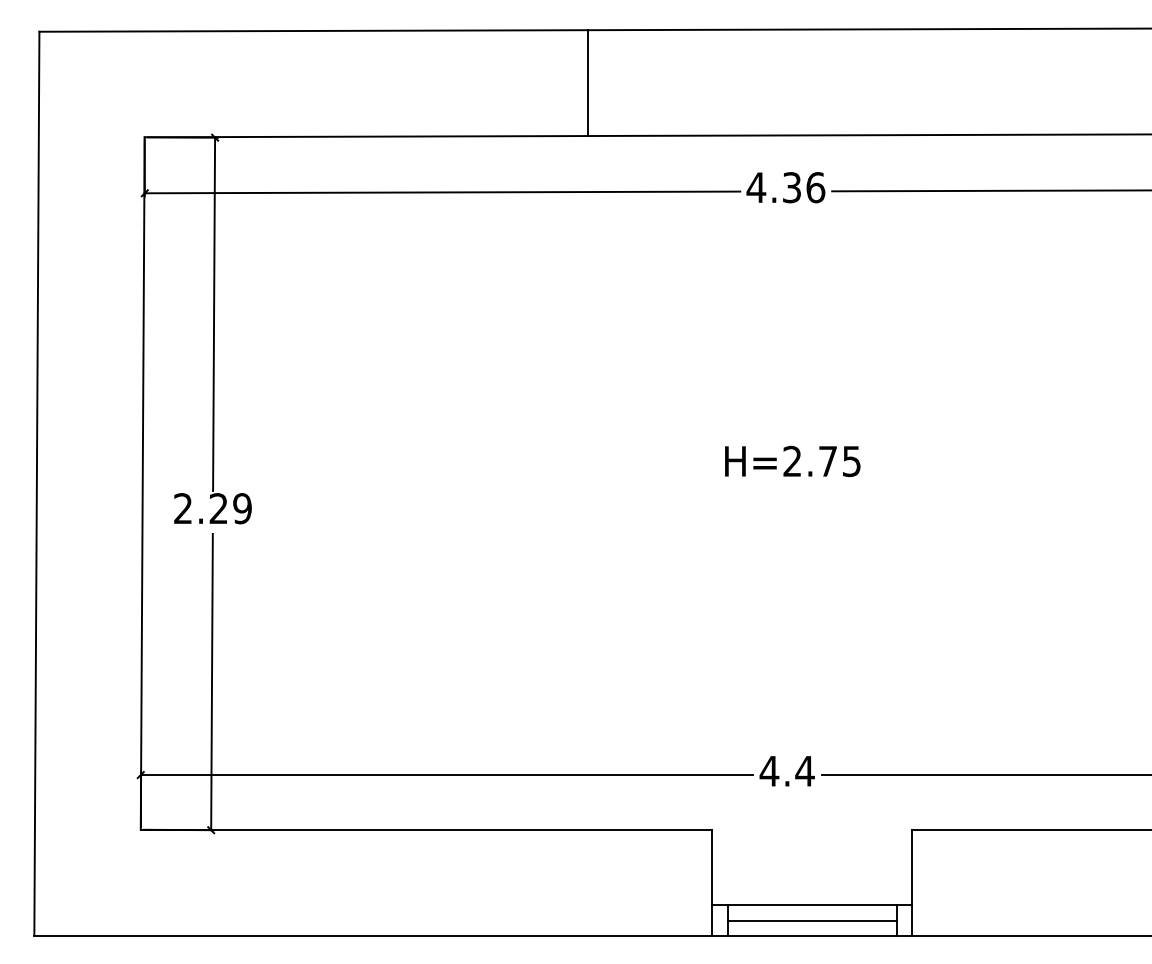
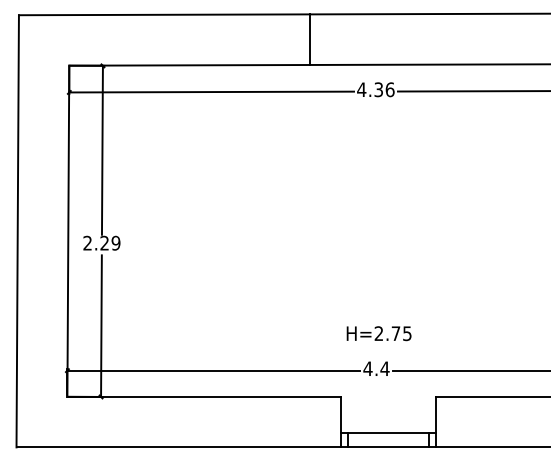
line: (588, 82) -> (310, 39), moved
text: (791, 461) -> (378, 333), moved
line: (810, 921) -> (387, 440), removed

